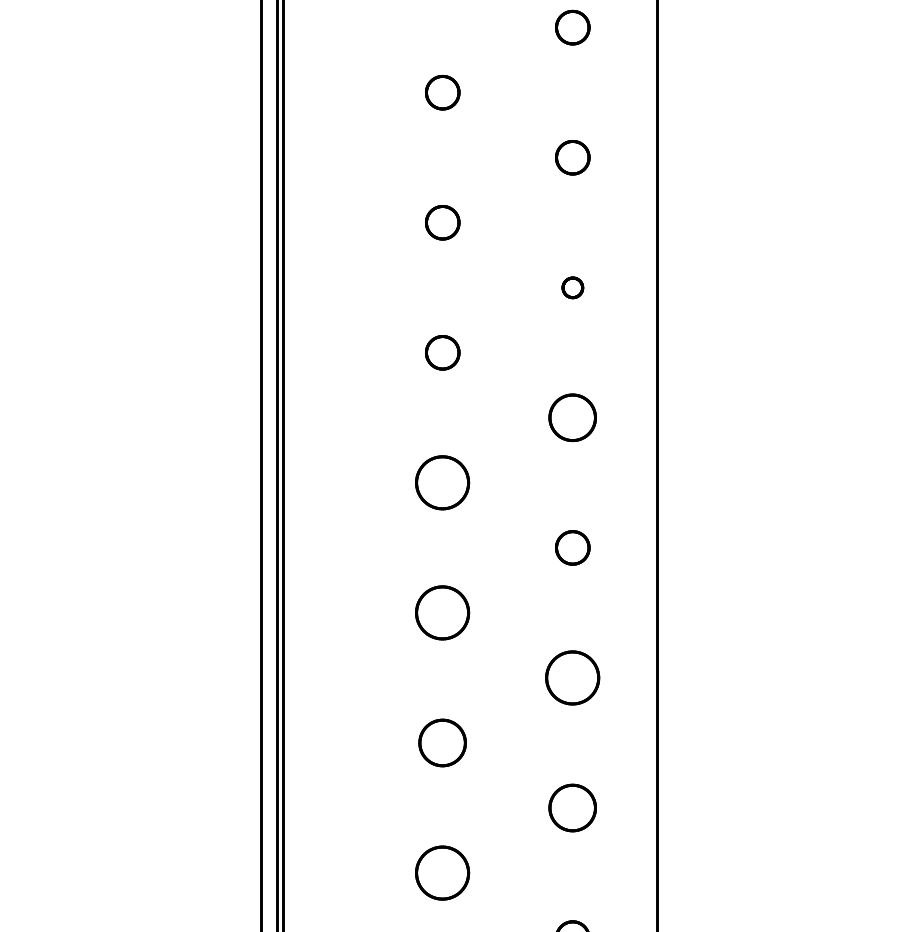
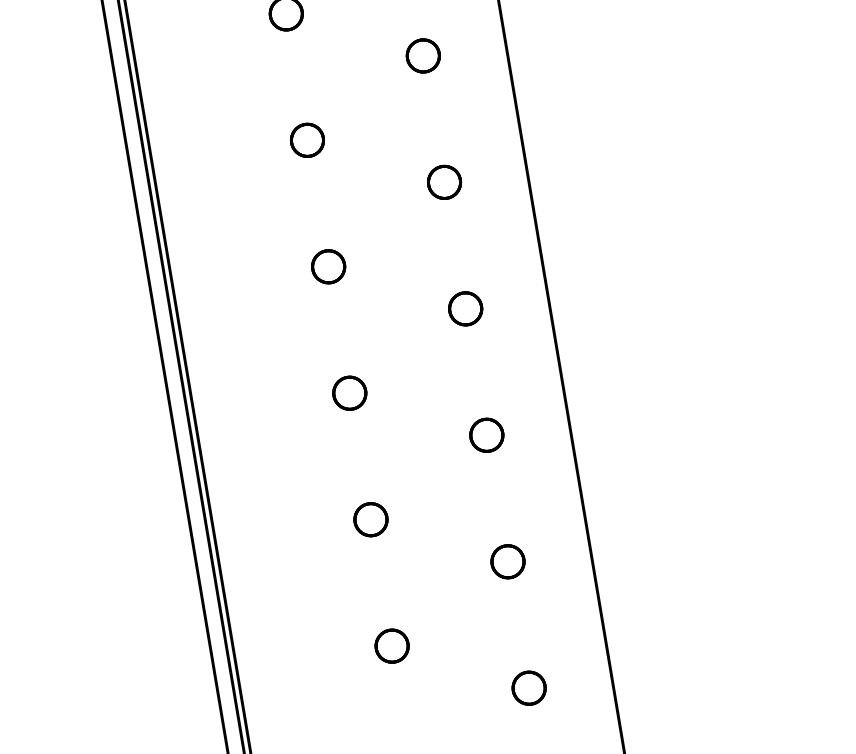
part: (572, 287) -> (423, 55), size x1.67
part: (572, 417) -> (444, 182), size x0.71
part: (442, 482) -> (328, 266), size x0.62
part: (442, 612) -> (349, 392), size x0.62
part: (572, 677) -> (486, 434), size x0.62
part: (442, 742) -> (370, 519), size x0.71
part: (572, 807) -> (507, 561), size x0.71
part: (442, 872) -> (391, 645), size x0.62

